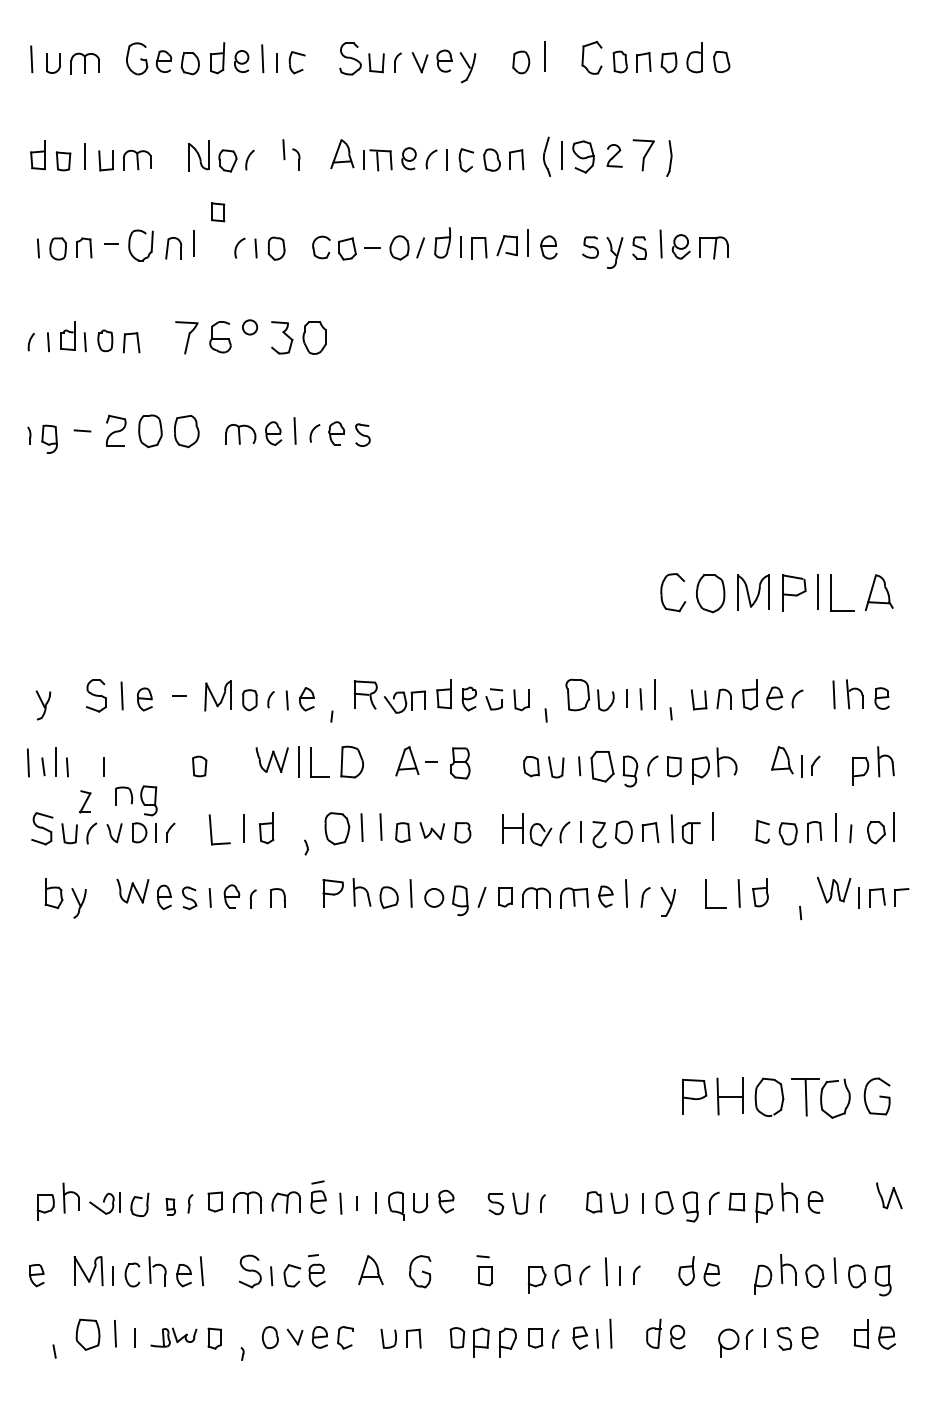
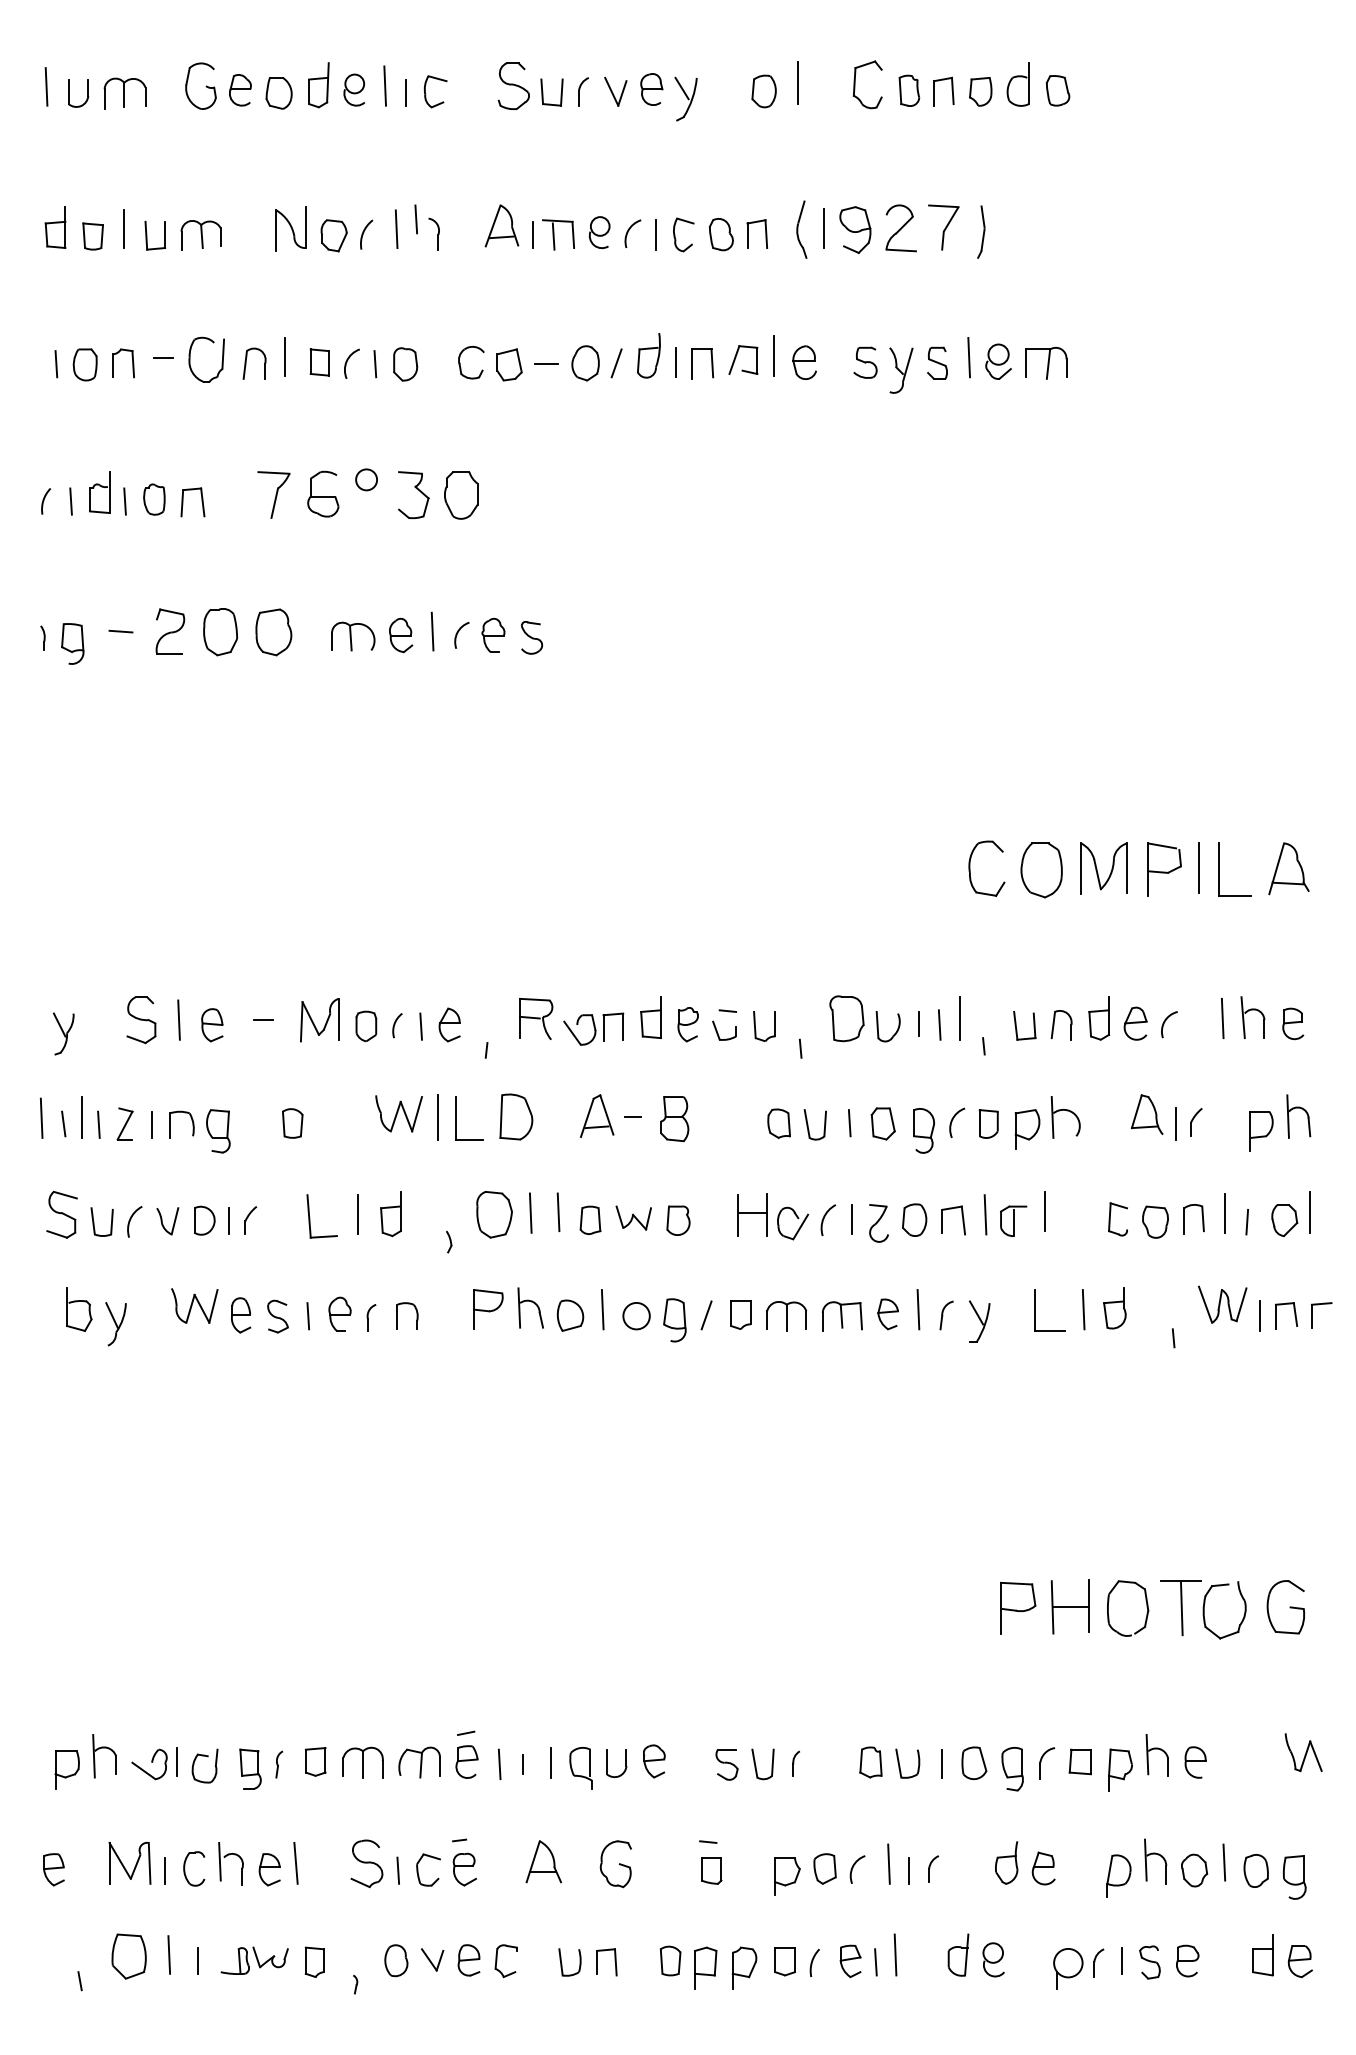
part: (614, 155) -> (900, 227), size x1.43
line: (270, 156) -> (396, 229), added
part: (218, 212) -> (320, 362), moved
part: (602, 766) -> (883, 1123), size x0.71
part: (136, 800) -> (200, 1130), moved
part: (85, 801) -> (125, 1123), moved
part: (170, 1206) -> (249, 1768), size x1.67

